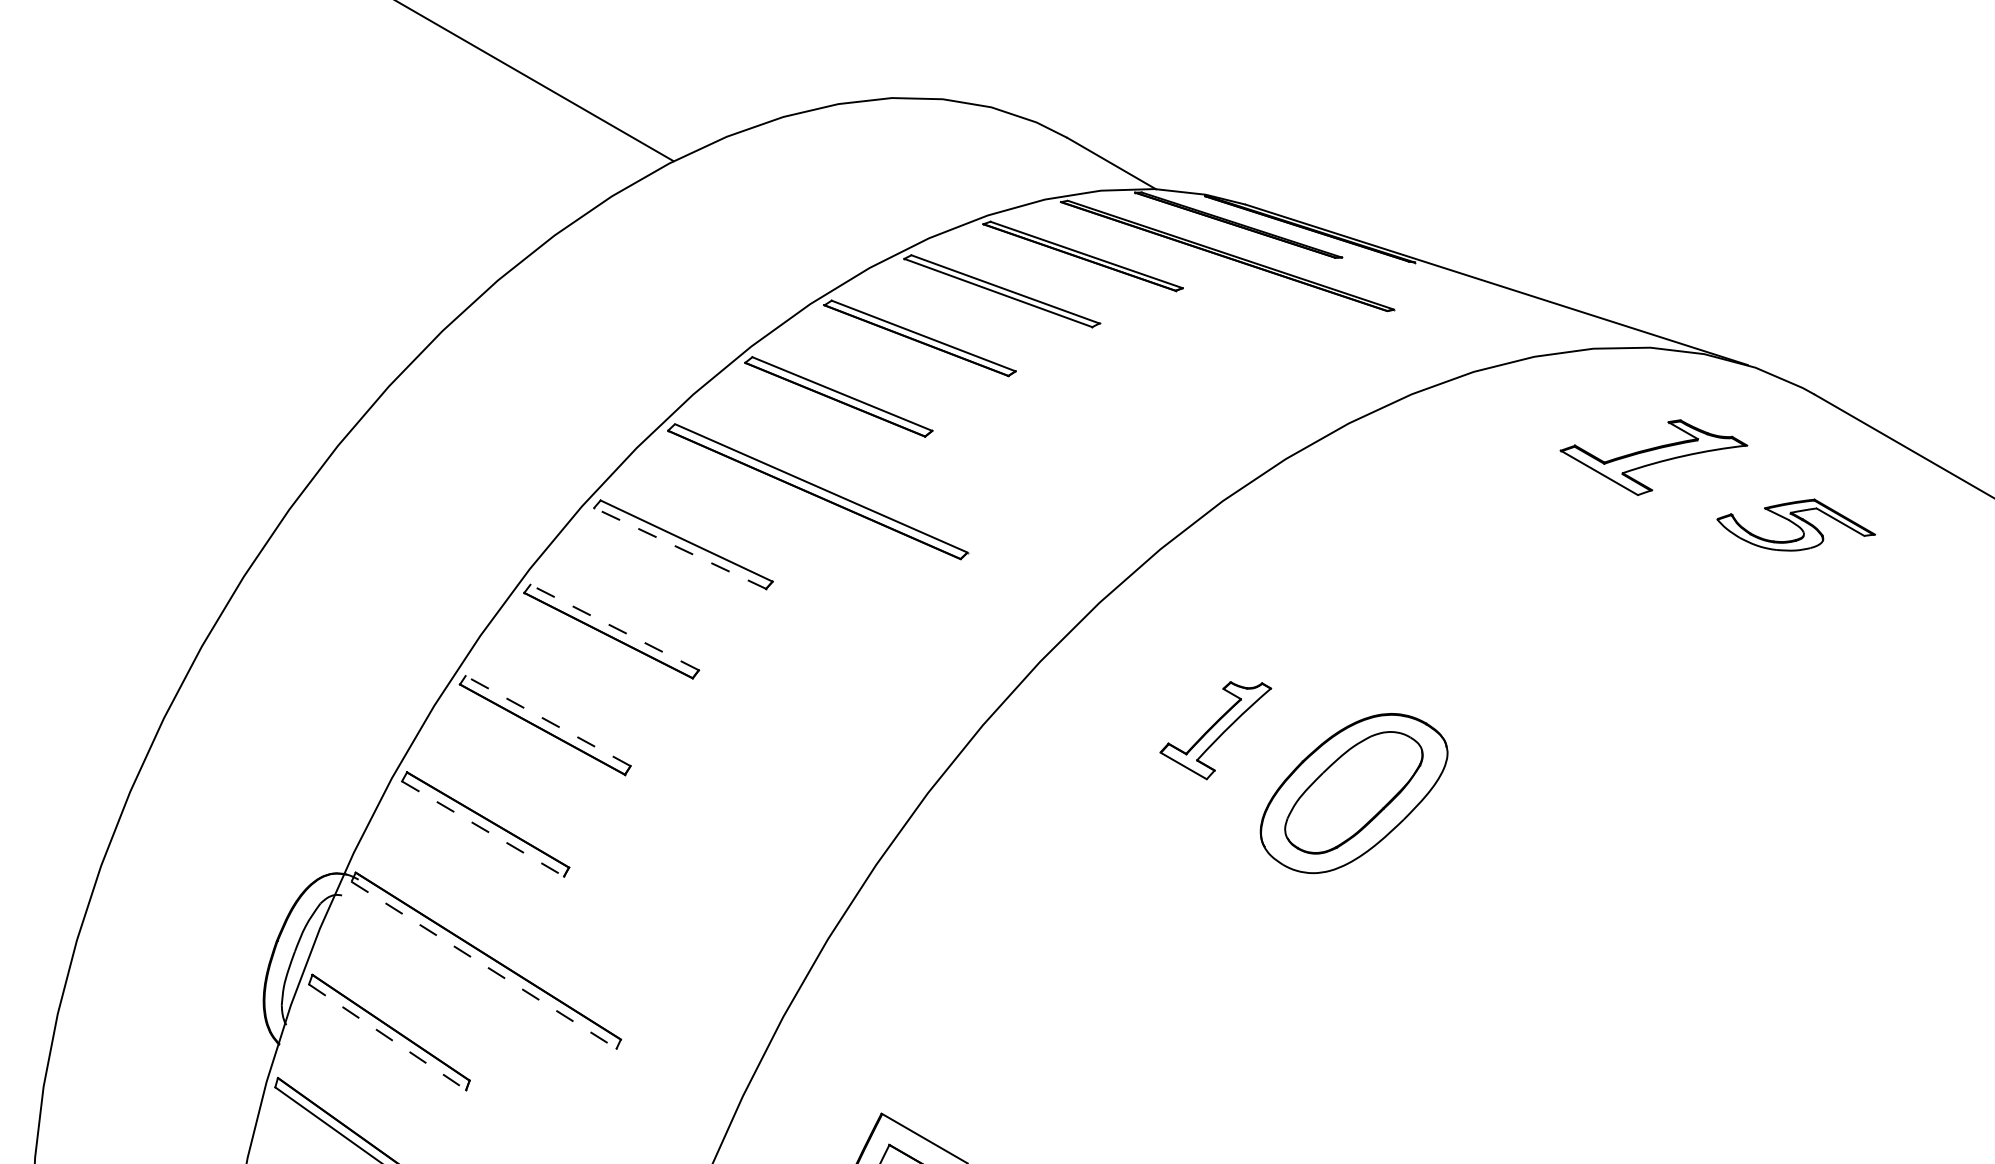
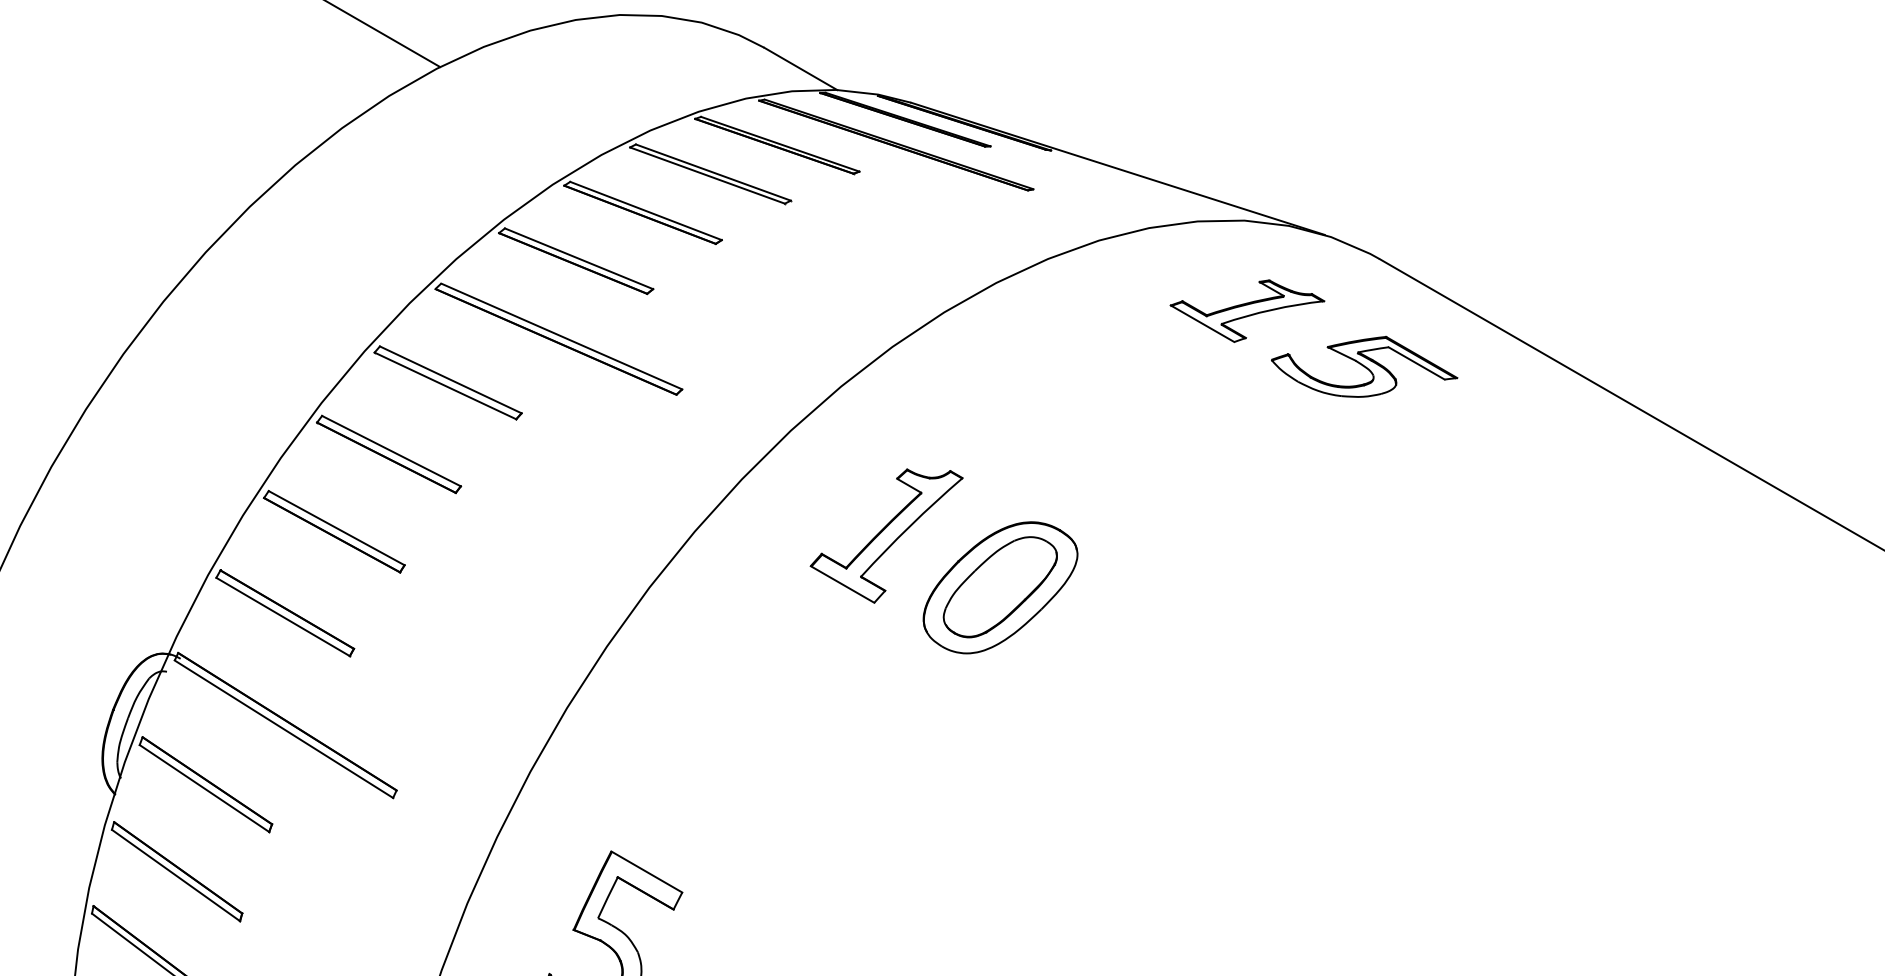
part: (1795, 524) -> (1364, 366), size x1.43
line: (679, 547) -> (444, 385), dashed -> solid
line: (614, 628) -> (391, 451), dashed -> solid
line: (547, 720) -> (336, 527), dashed -> solid
part: (1215, 729) -> (886, 535), size x1.67
line: (483, 829) -> (283, 617), dashed -> solid
line: (484, 965) -> (284, 729), dashed -> solid
line: (387, 1037) -> (204, 788), dashed -> solid

